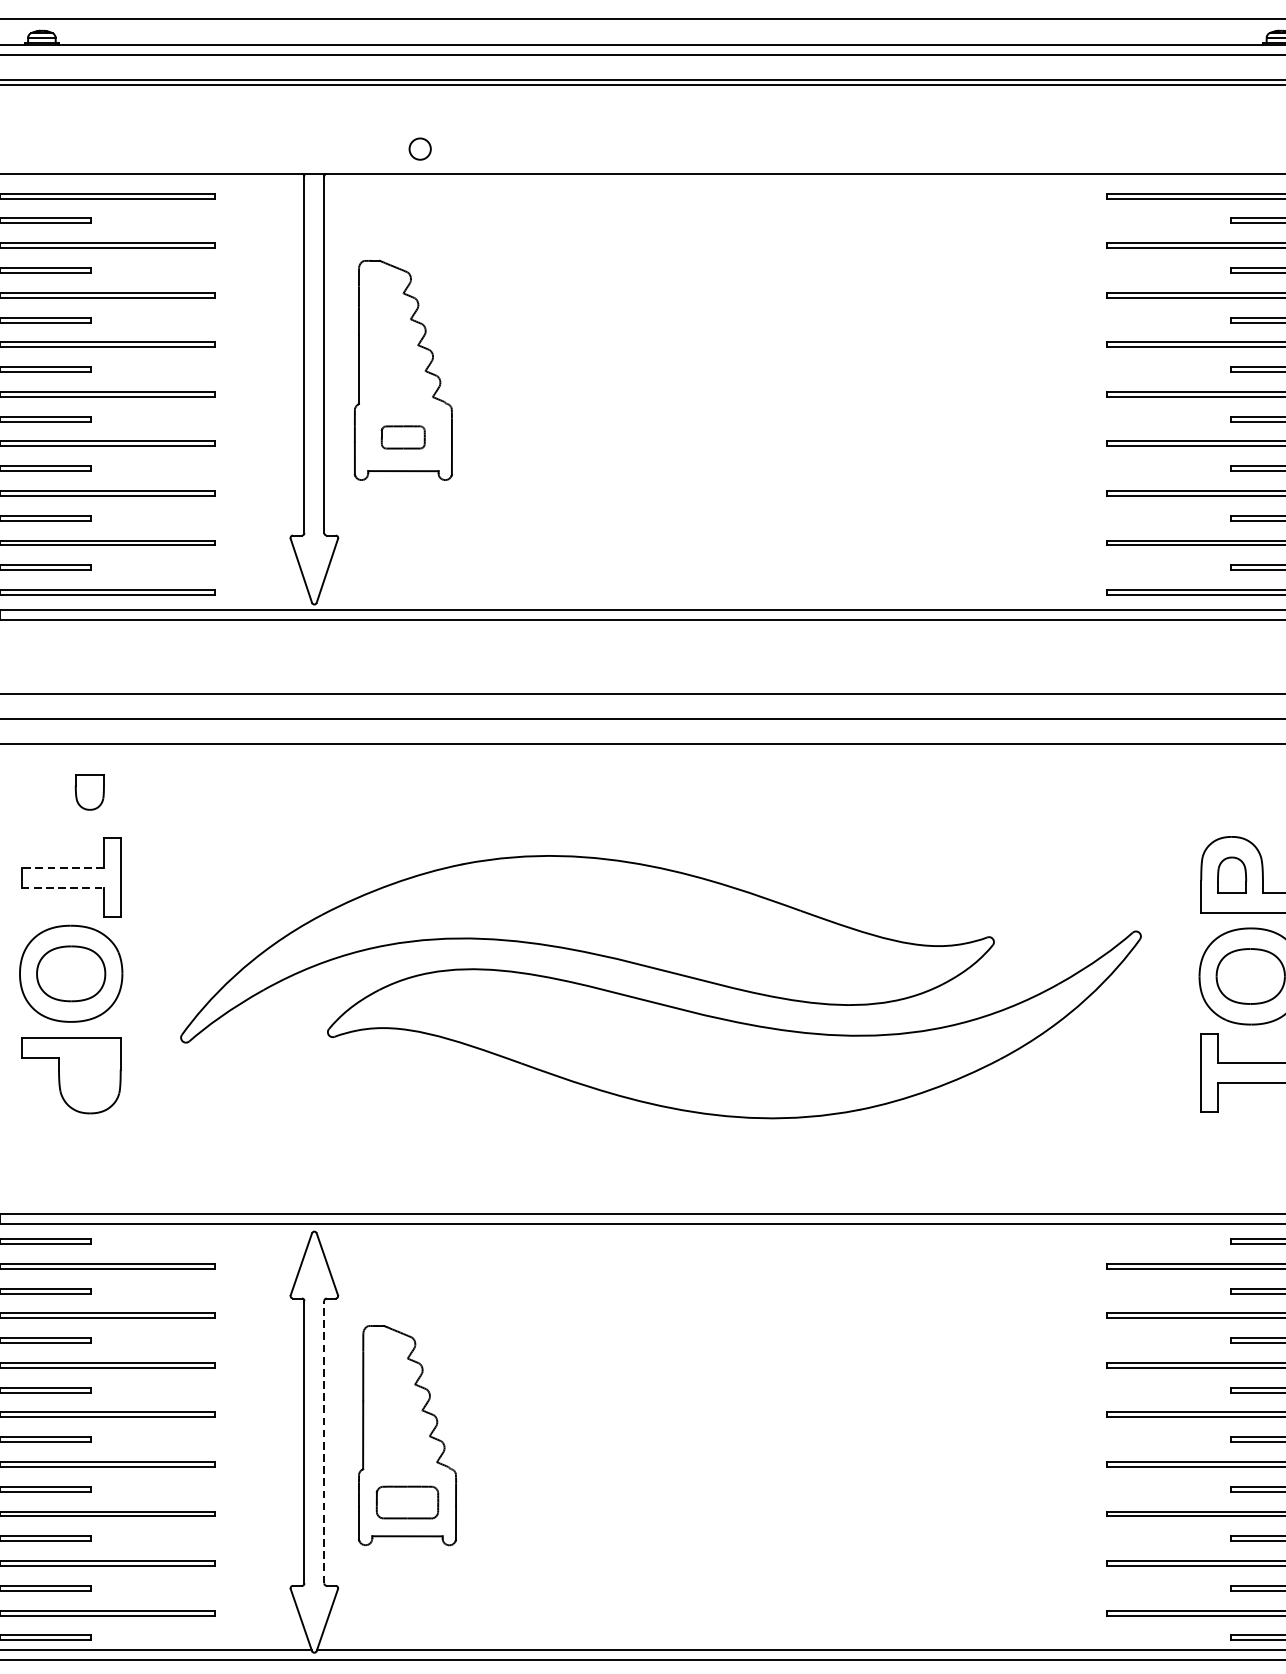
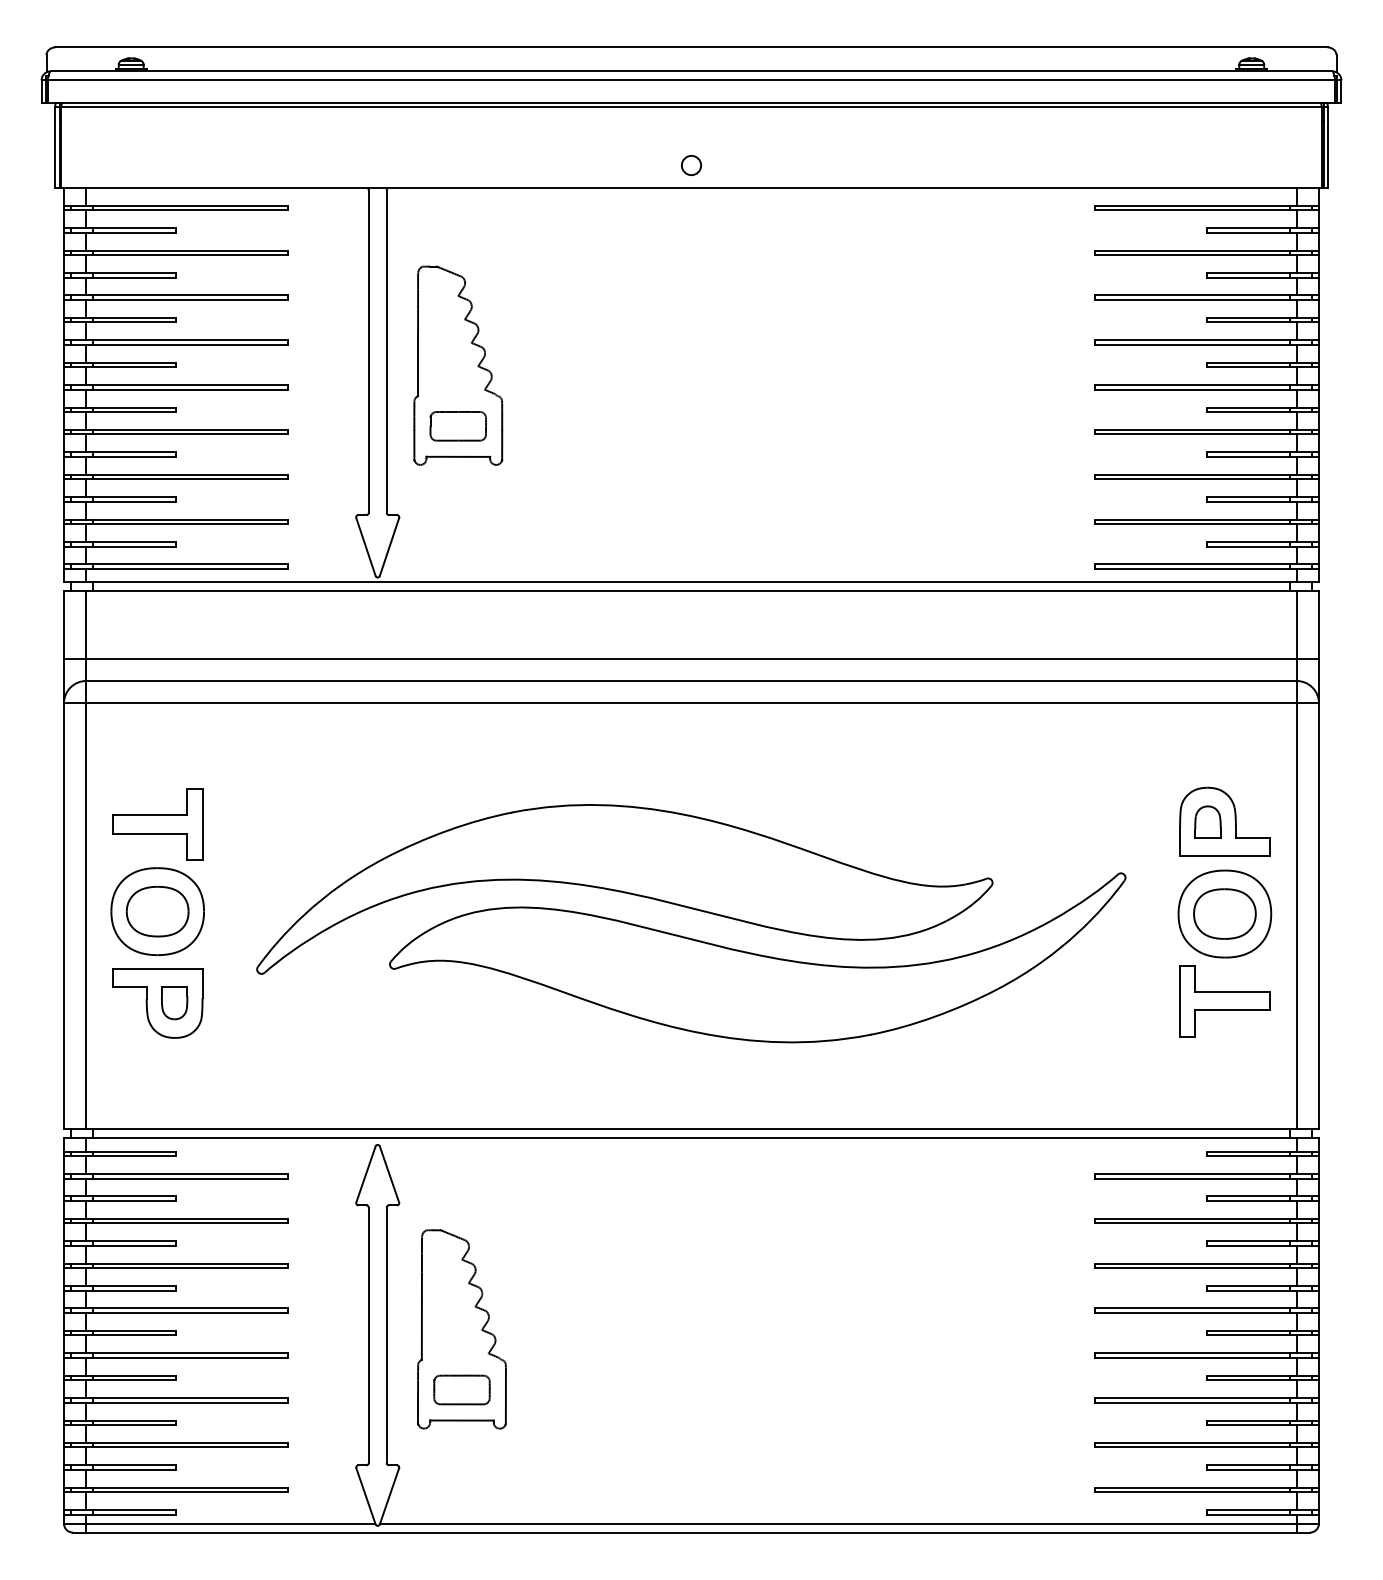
circle: (420, 149) -> (691, 165), moved
part: (402, 437) -> (457, 426), size x1.43
part: (89, 792) -> (174, 1003), moved
line: (62, 867) -> (149, 815), dashed -> solid
line: (63, 887) -> (150, 833), dashed -> solid
line: (324, 1442) -> (386, 1335), dashed -> solid

